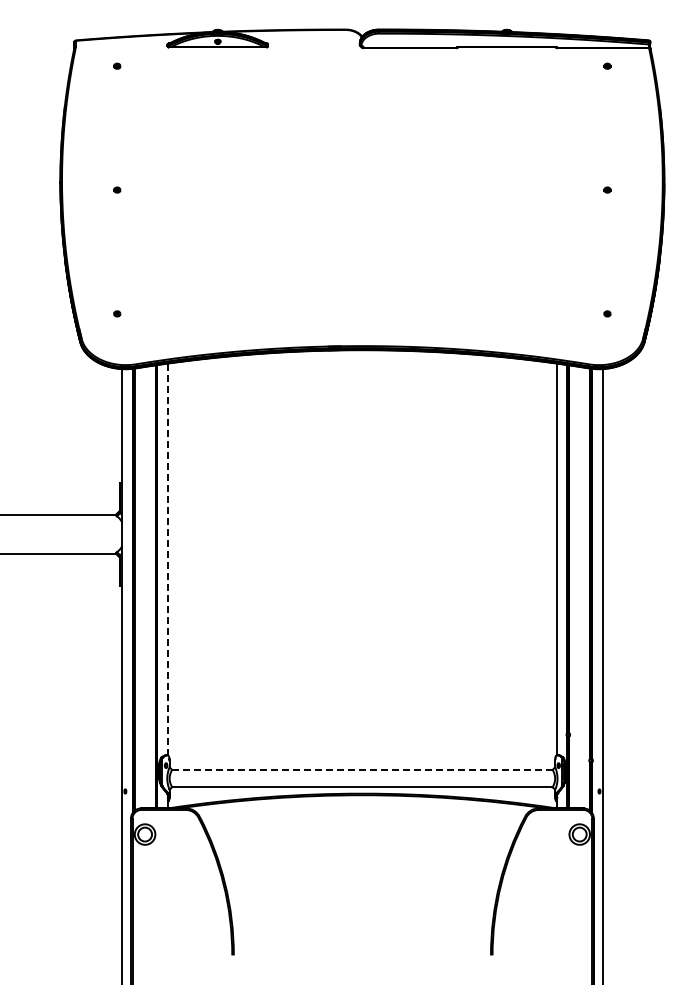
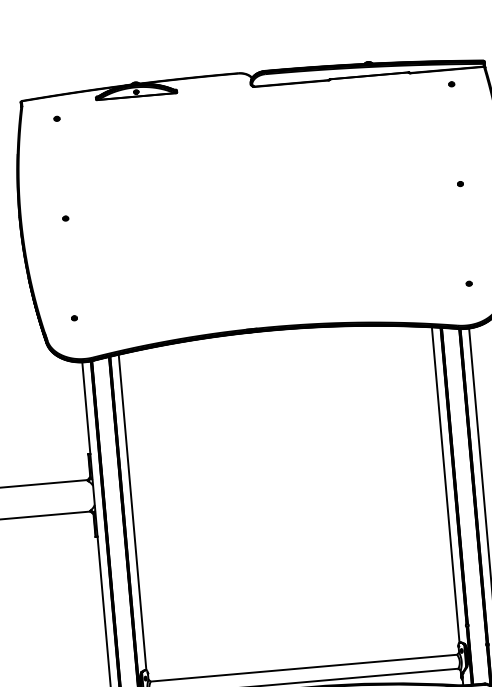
line: (167, 559) -> (132, 512), dashed -> solid
line: (361, 769) -> (303, 667), dashed -> solid

